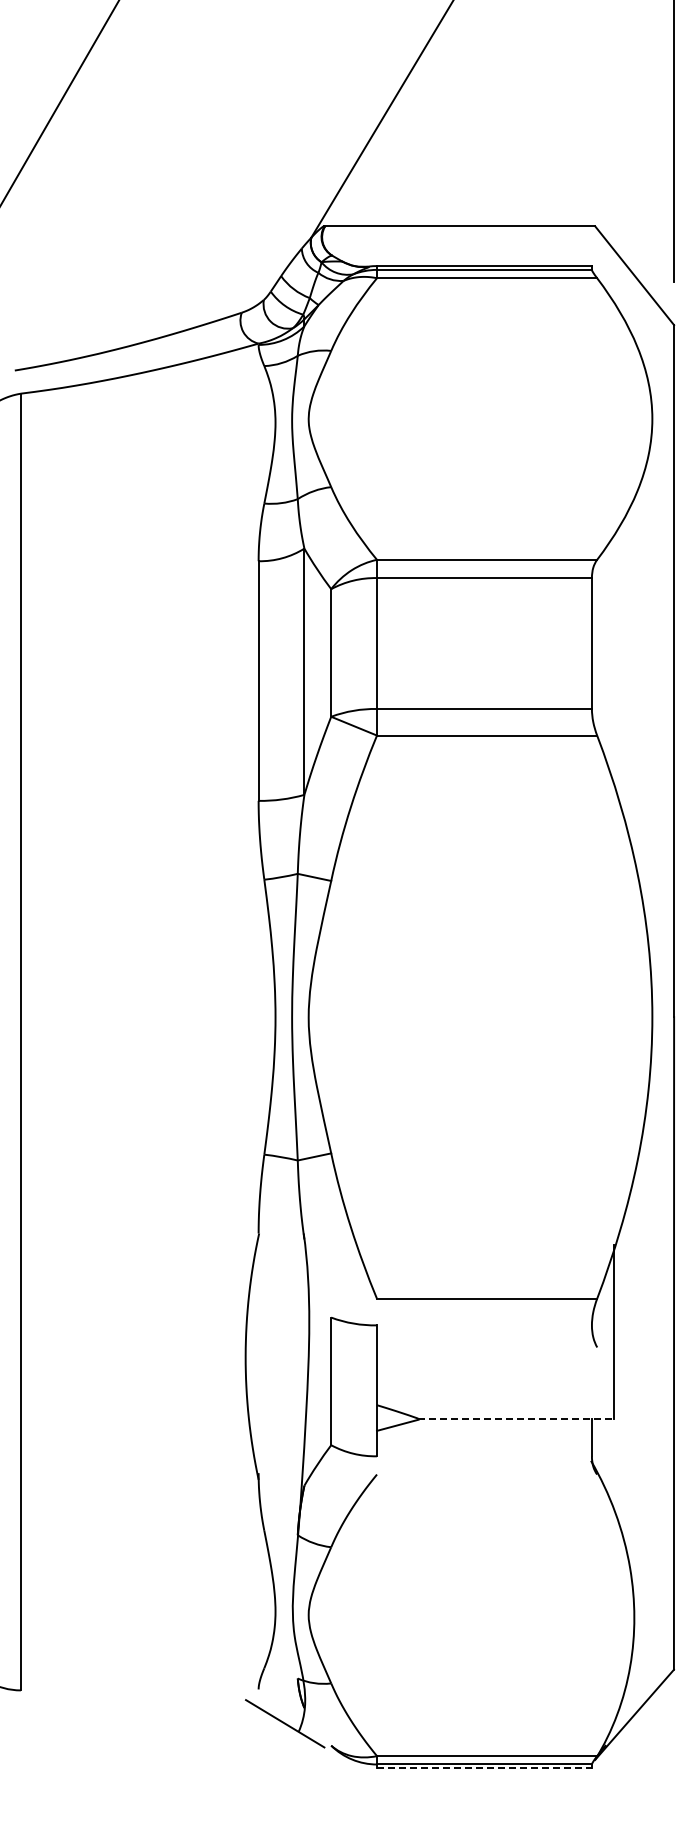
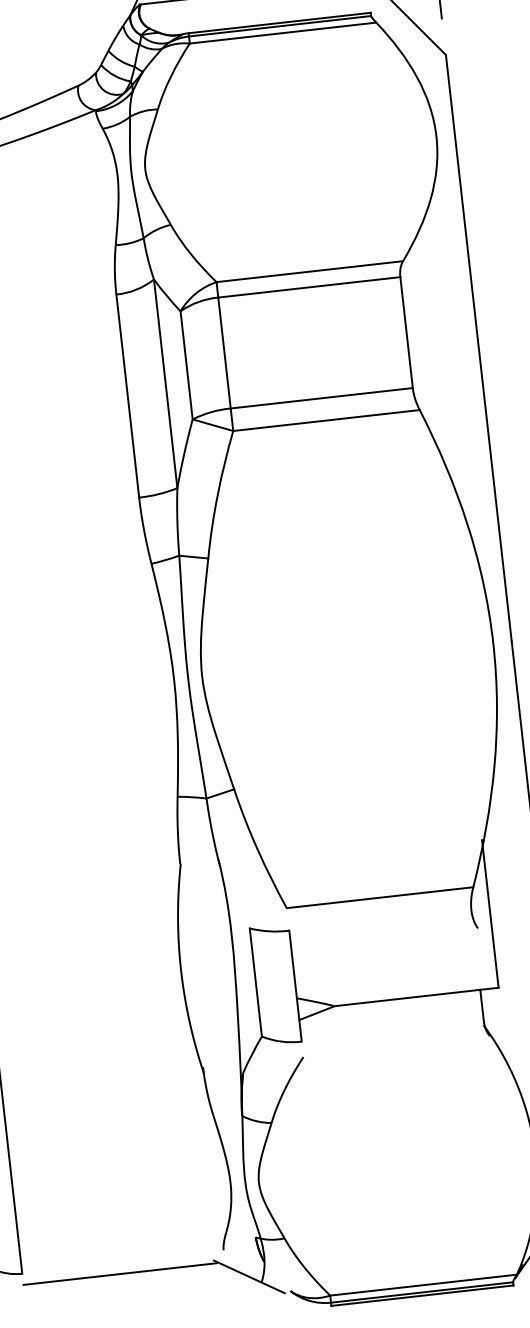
line: (515, 1419) -> (415, 997), dashed -> solid
line: (134, 1703) -> (119, 1274), added
line: (484, 1768) -> (422, 1295), dashed -> solid

